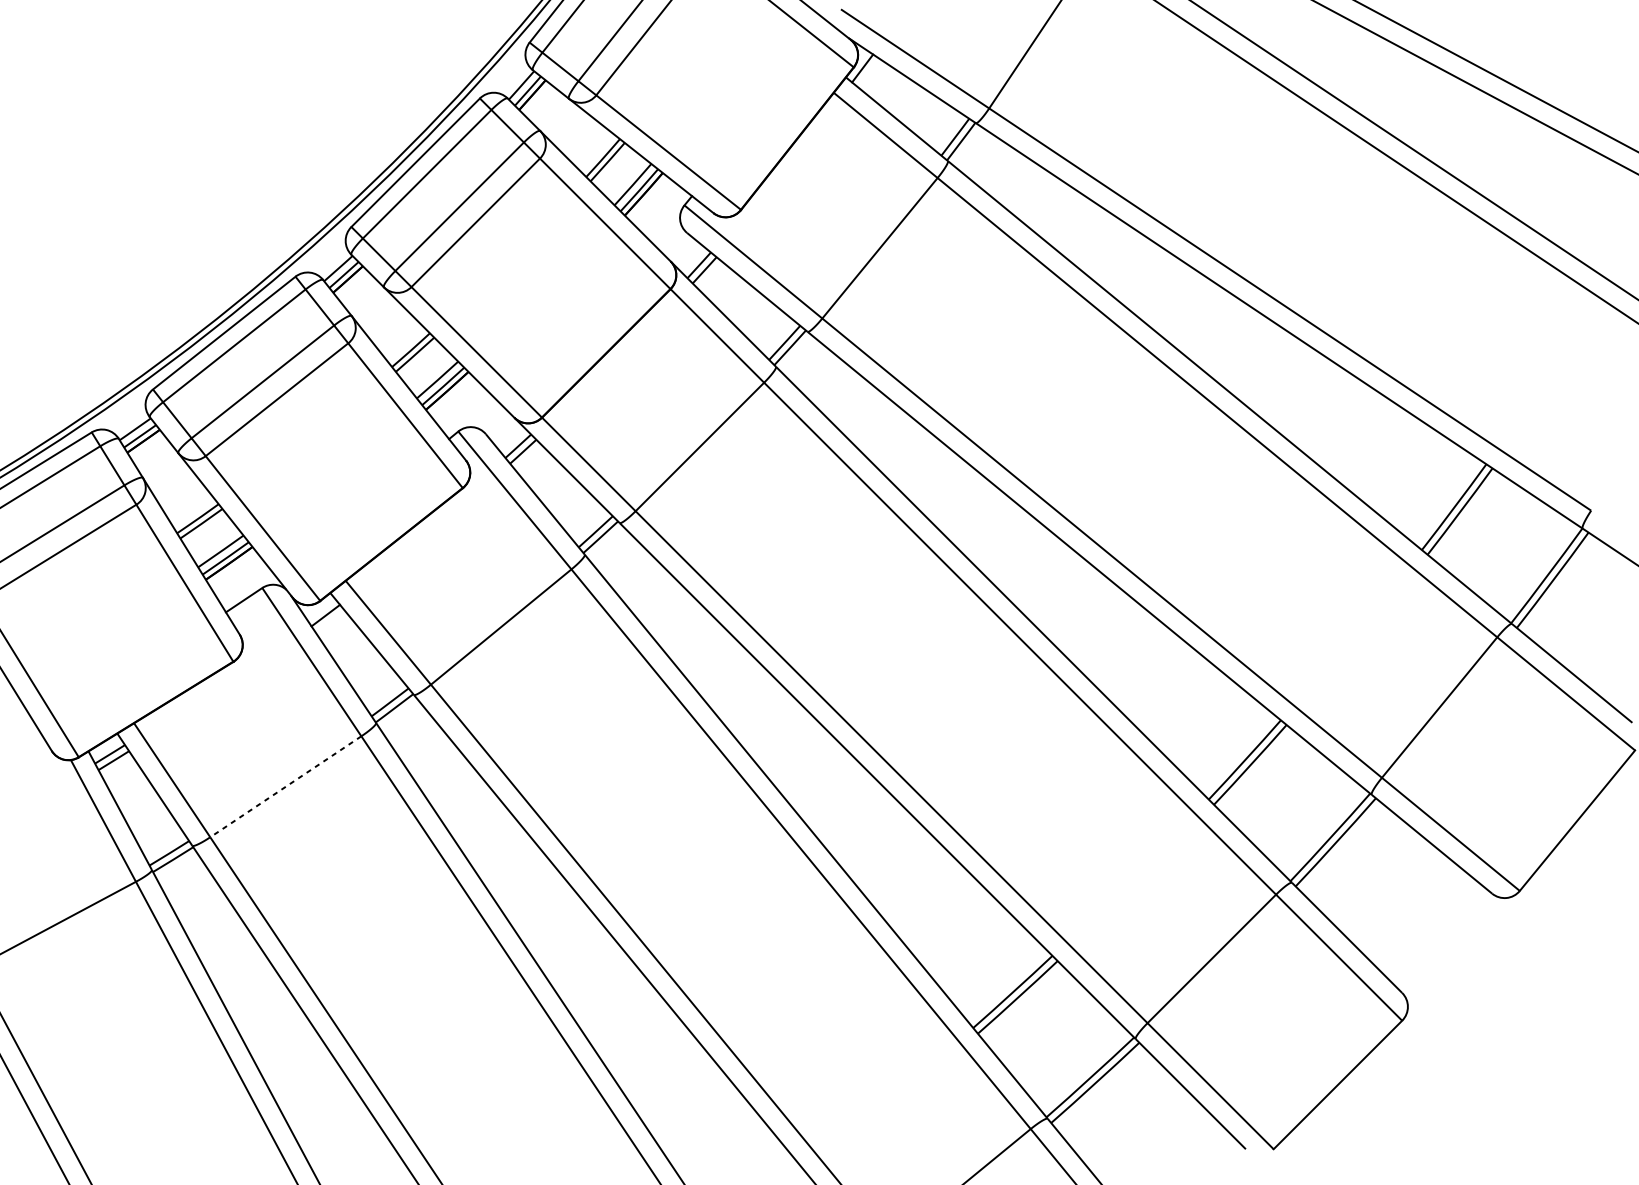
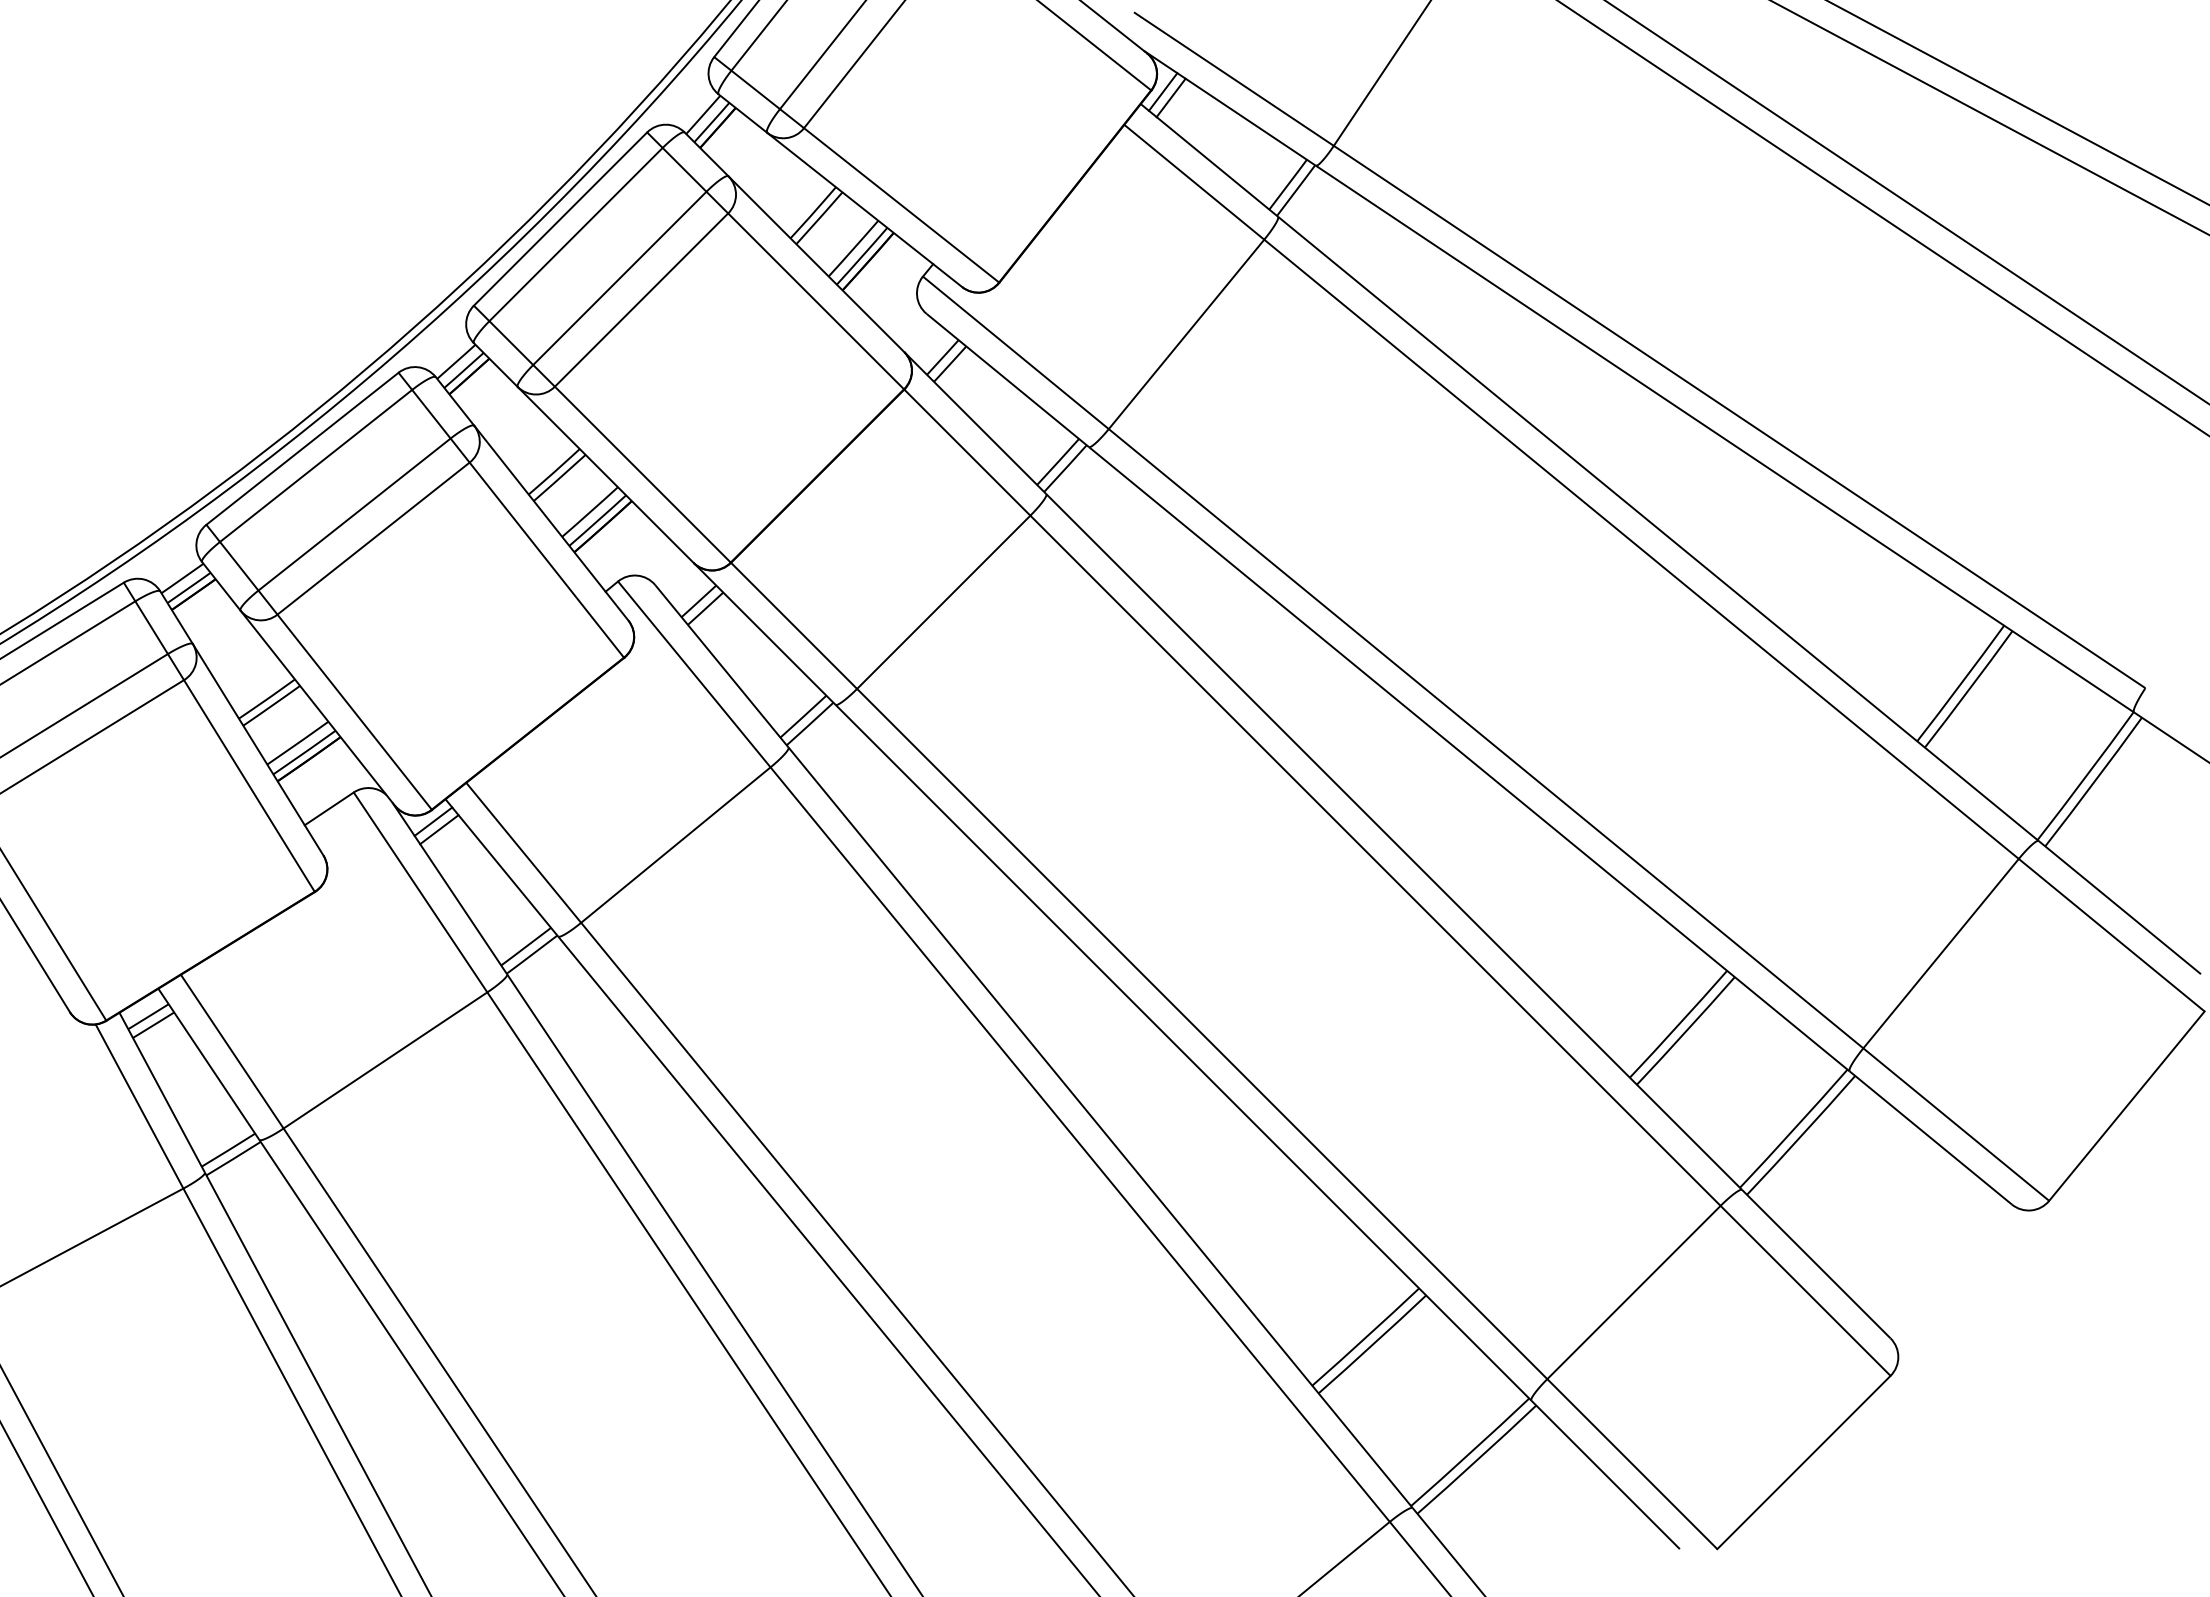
line: (868, 72) -> (1170, 97), added
line: (321, 609) -> (433, 821), added
line: (285, 786) -> (385, 1060), dashed -> solid

